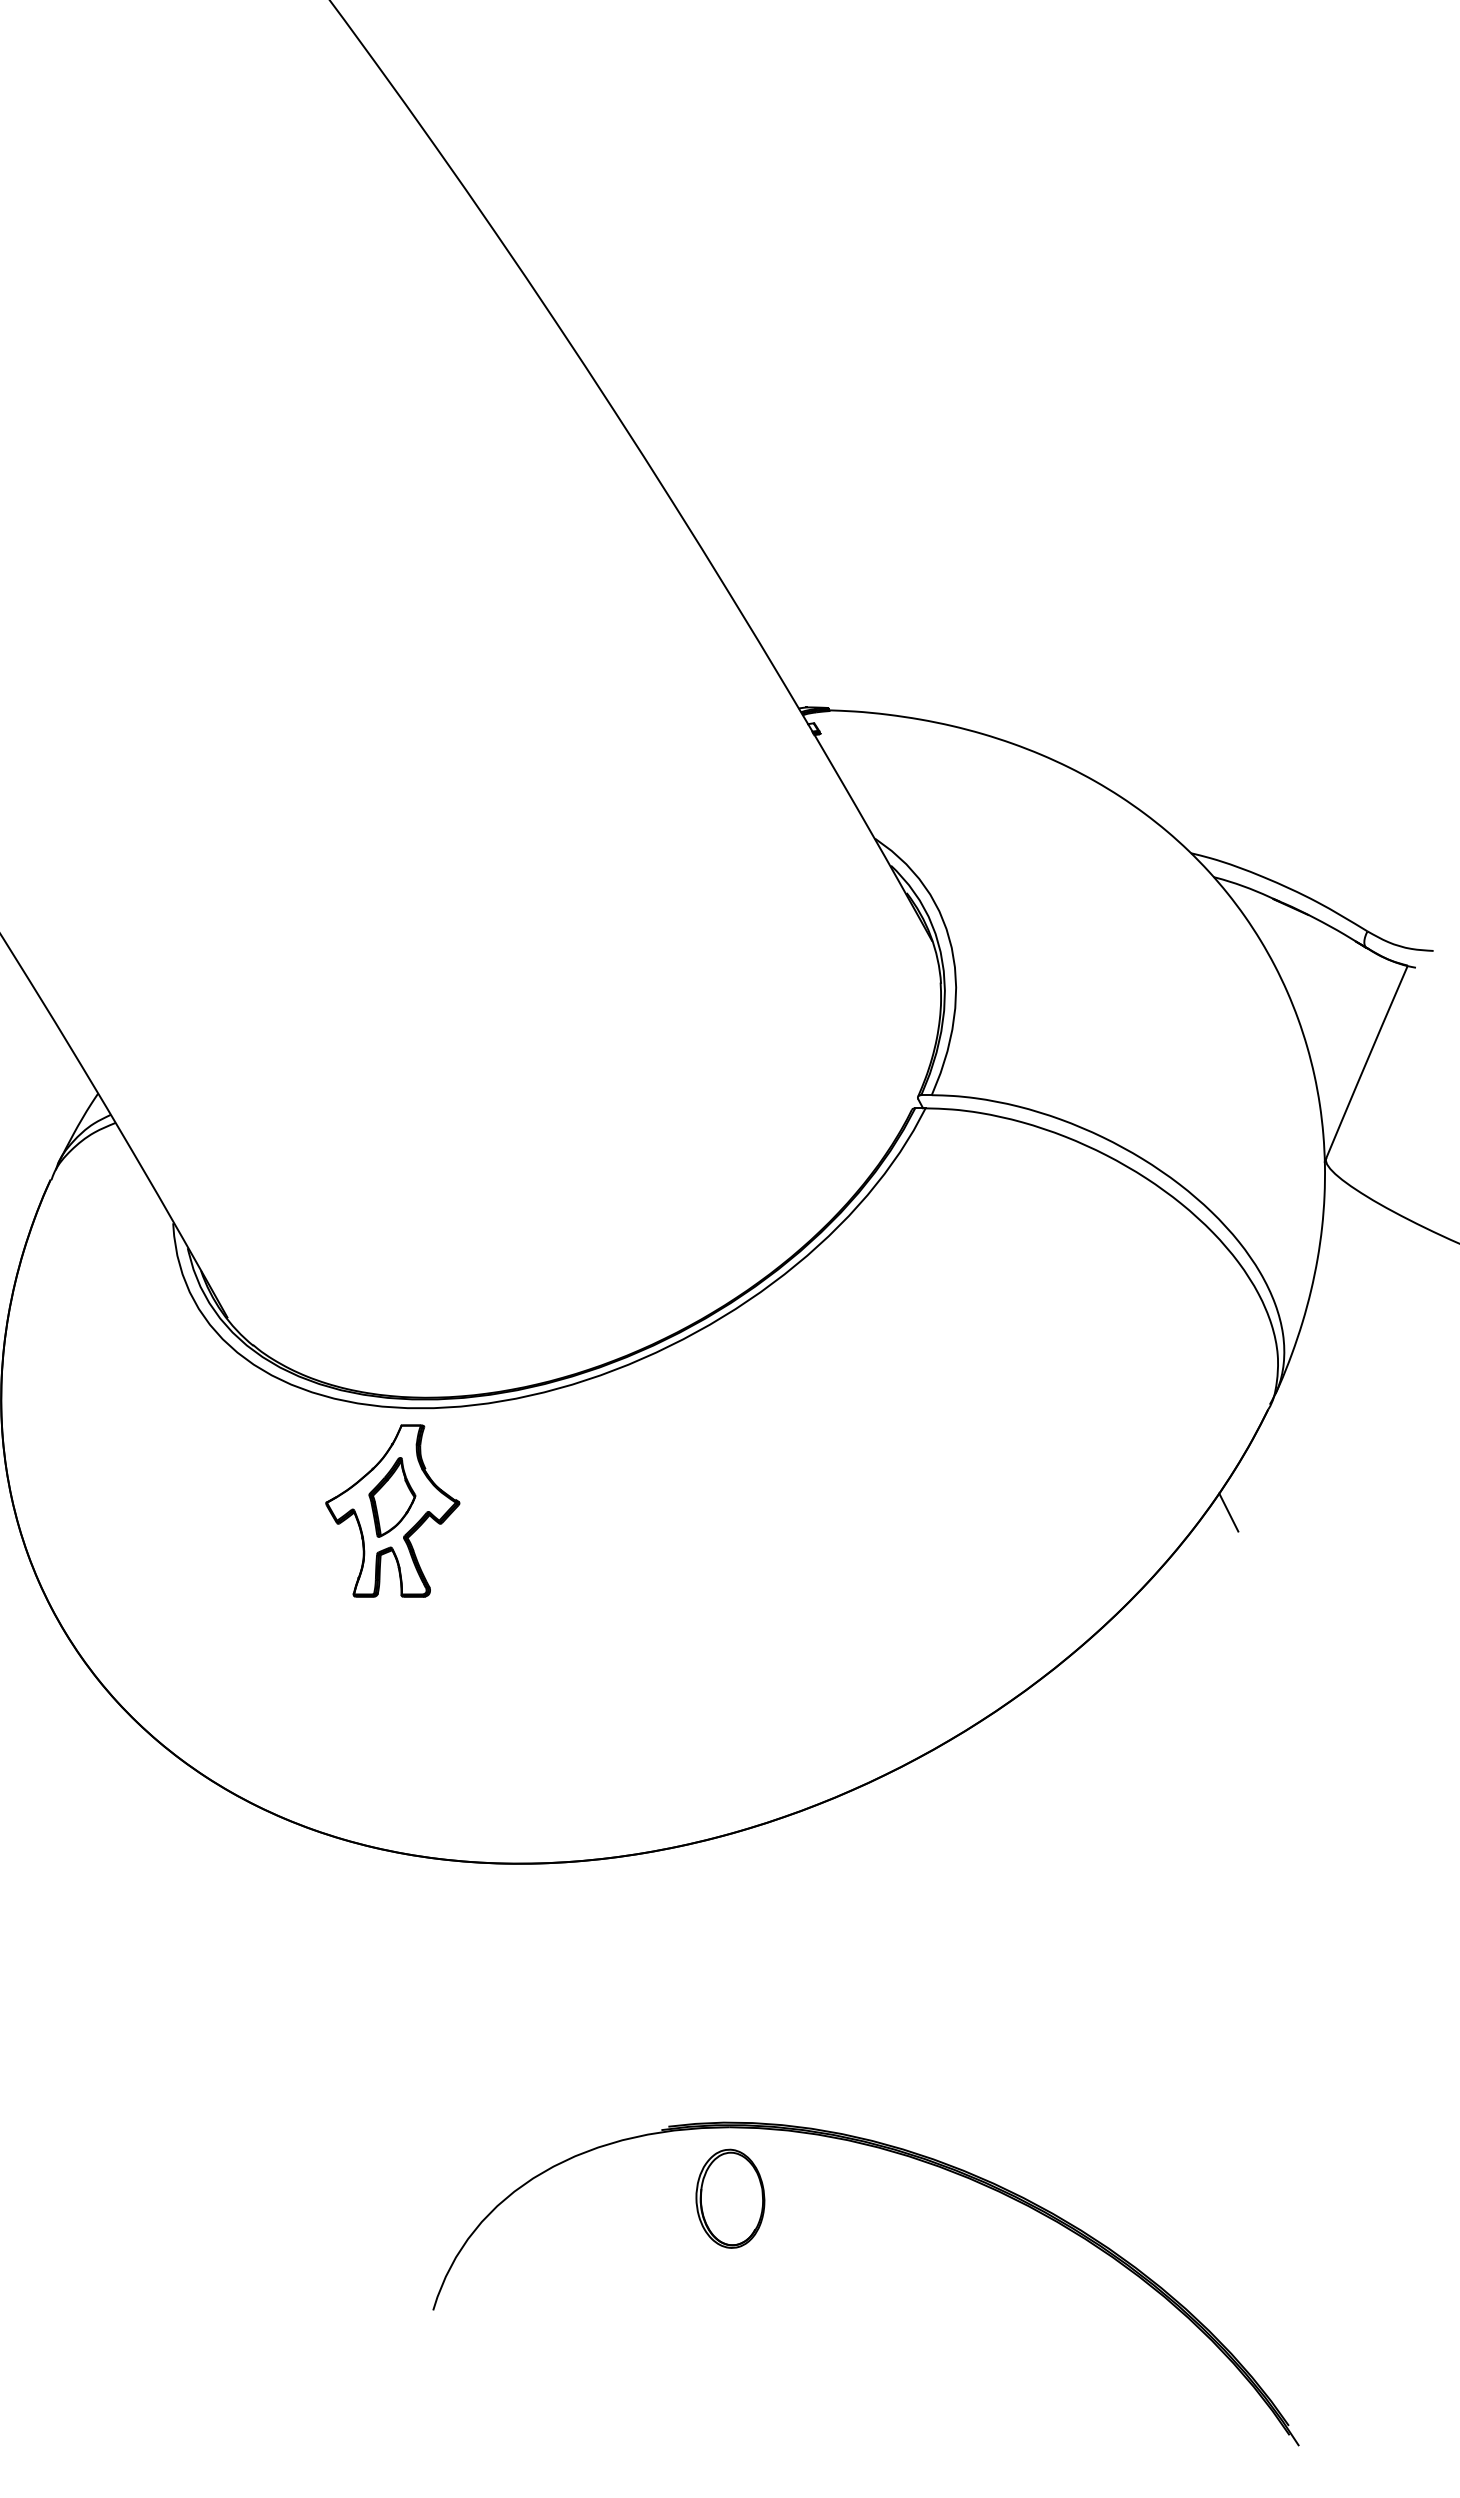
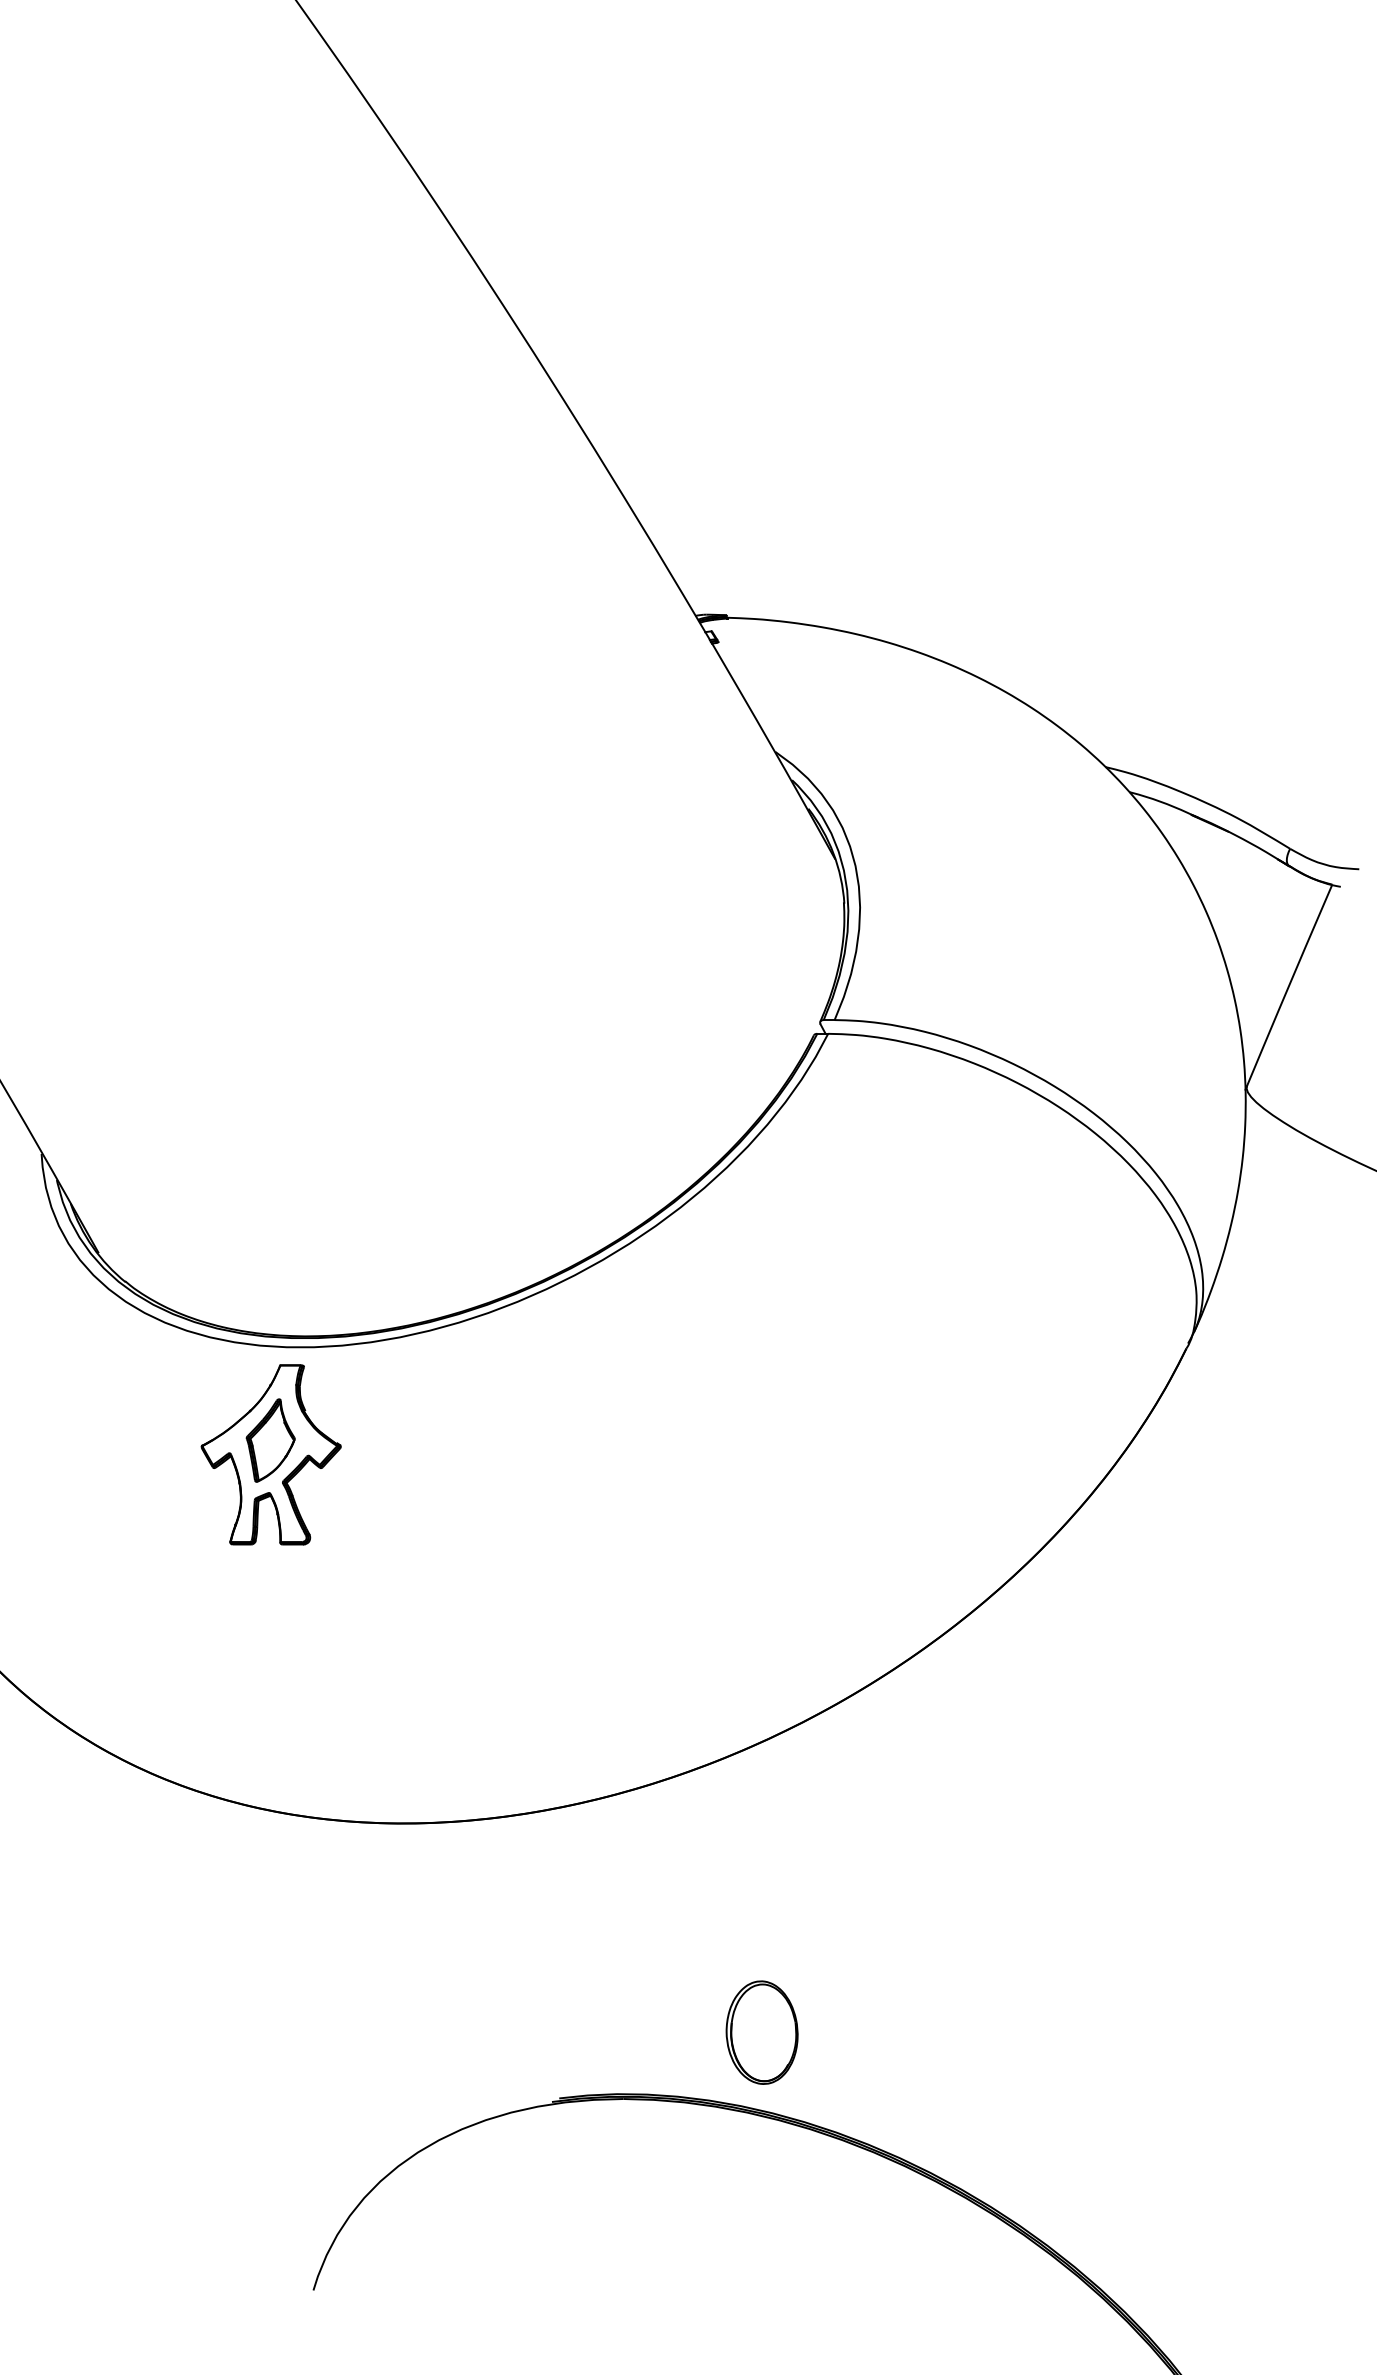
line: (1228, 1512) -> (1144, 1456), removed
part: (730, 2198) -> (762, 2032), moved

